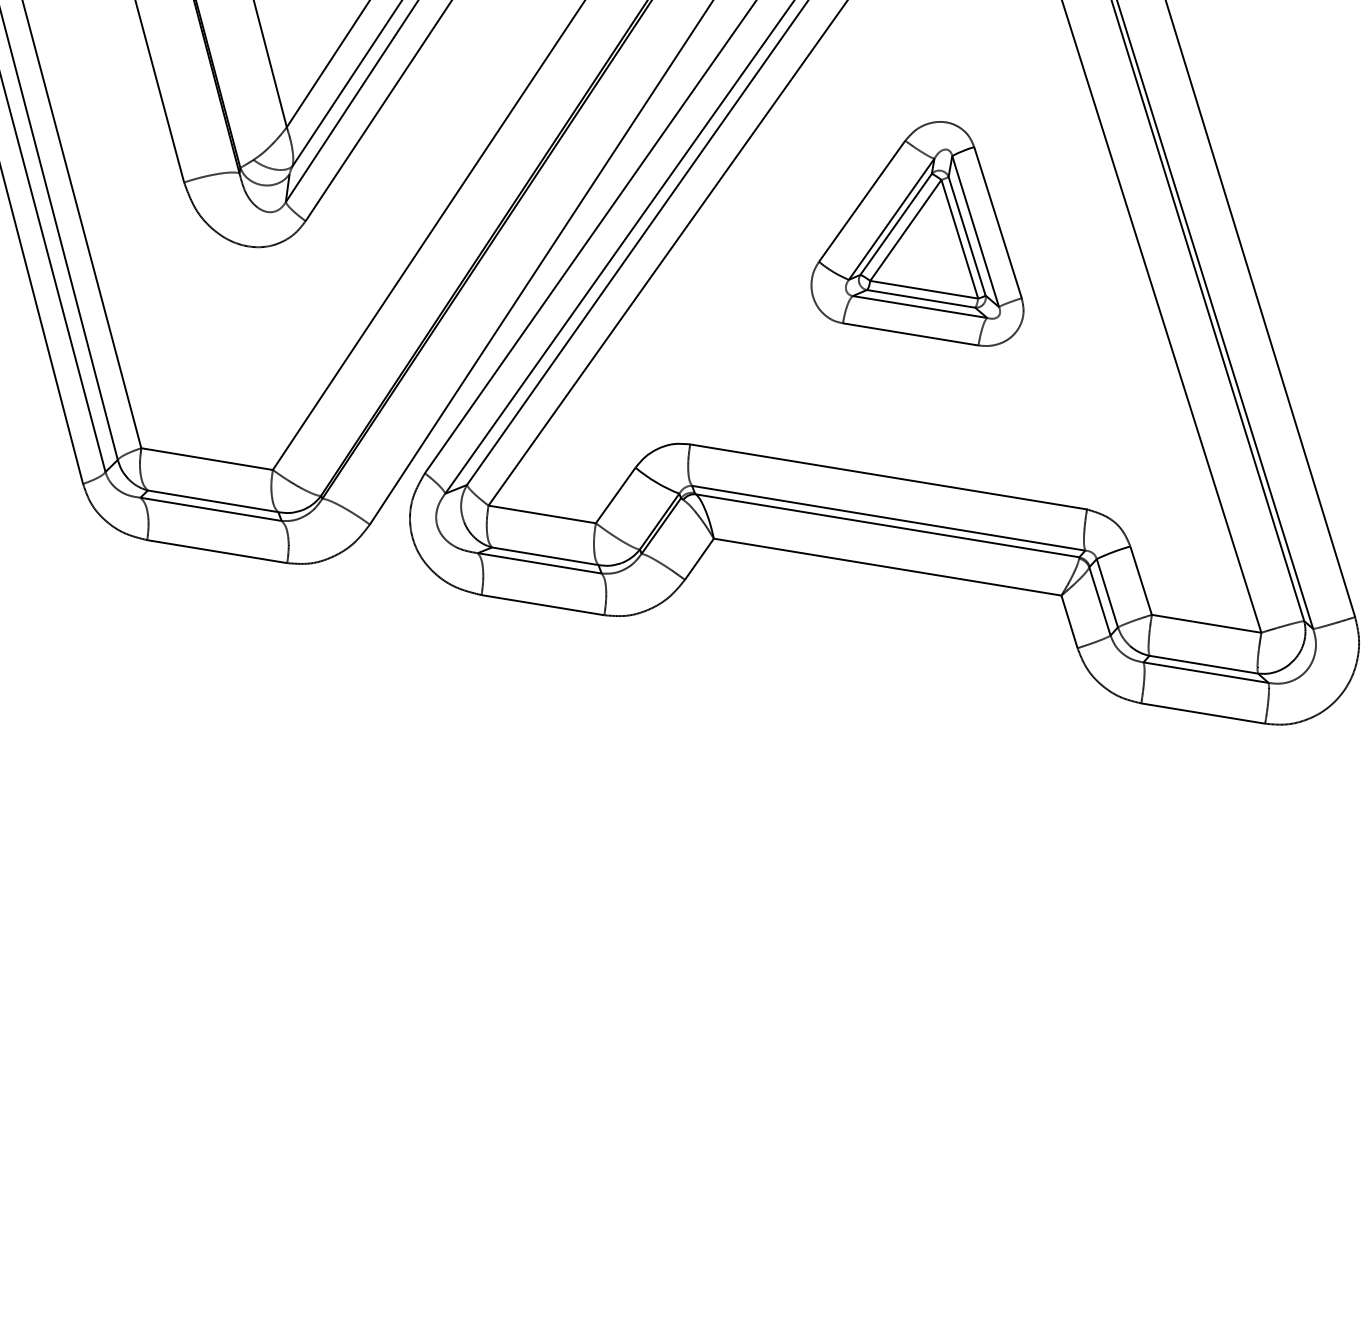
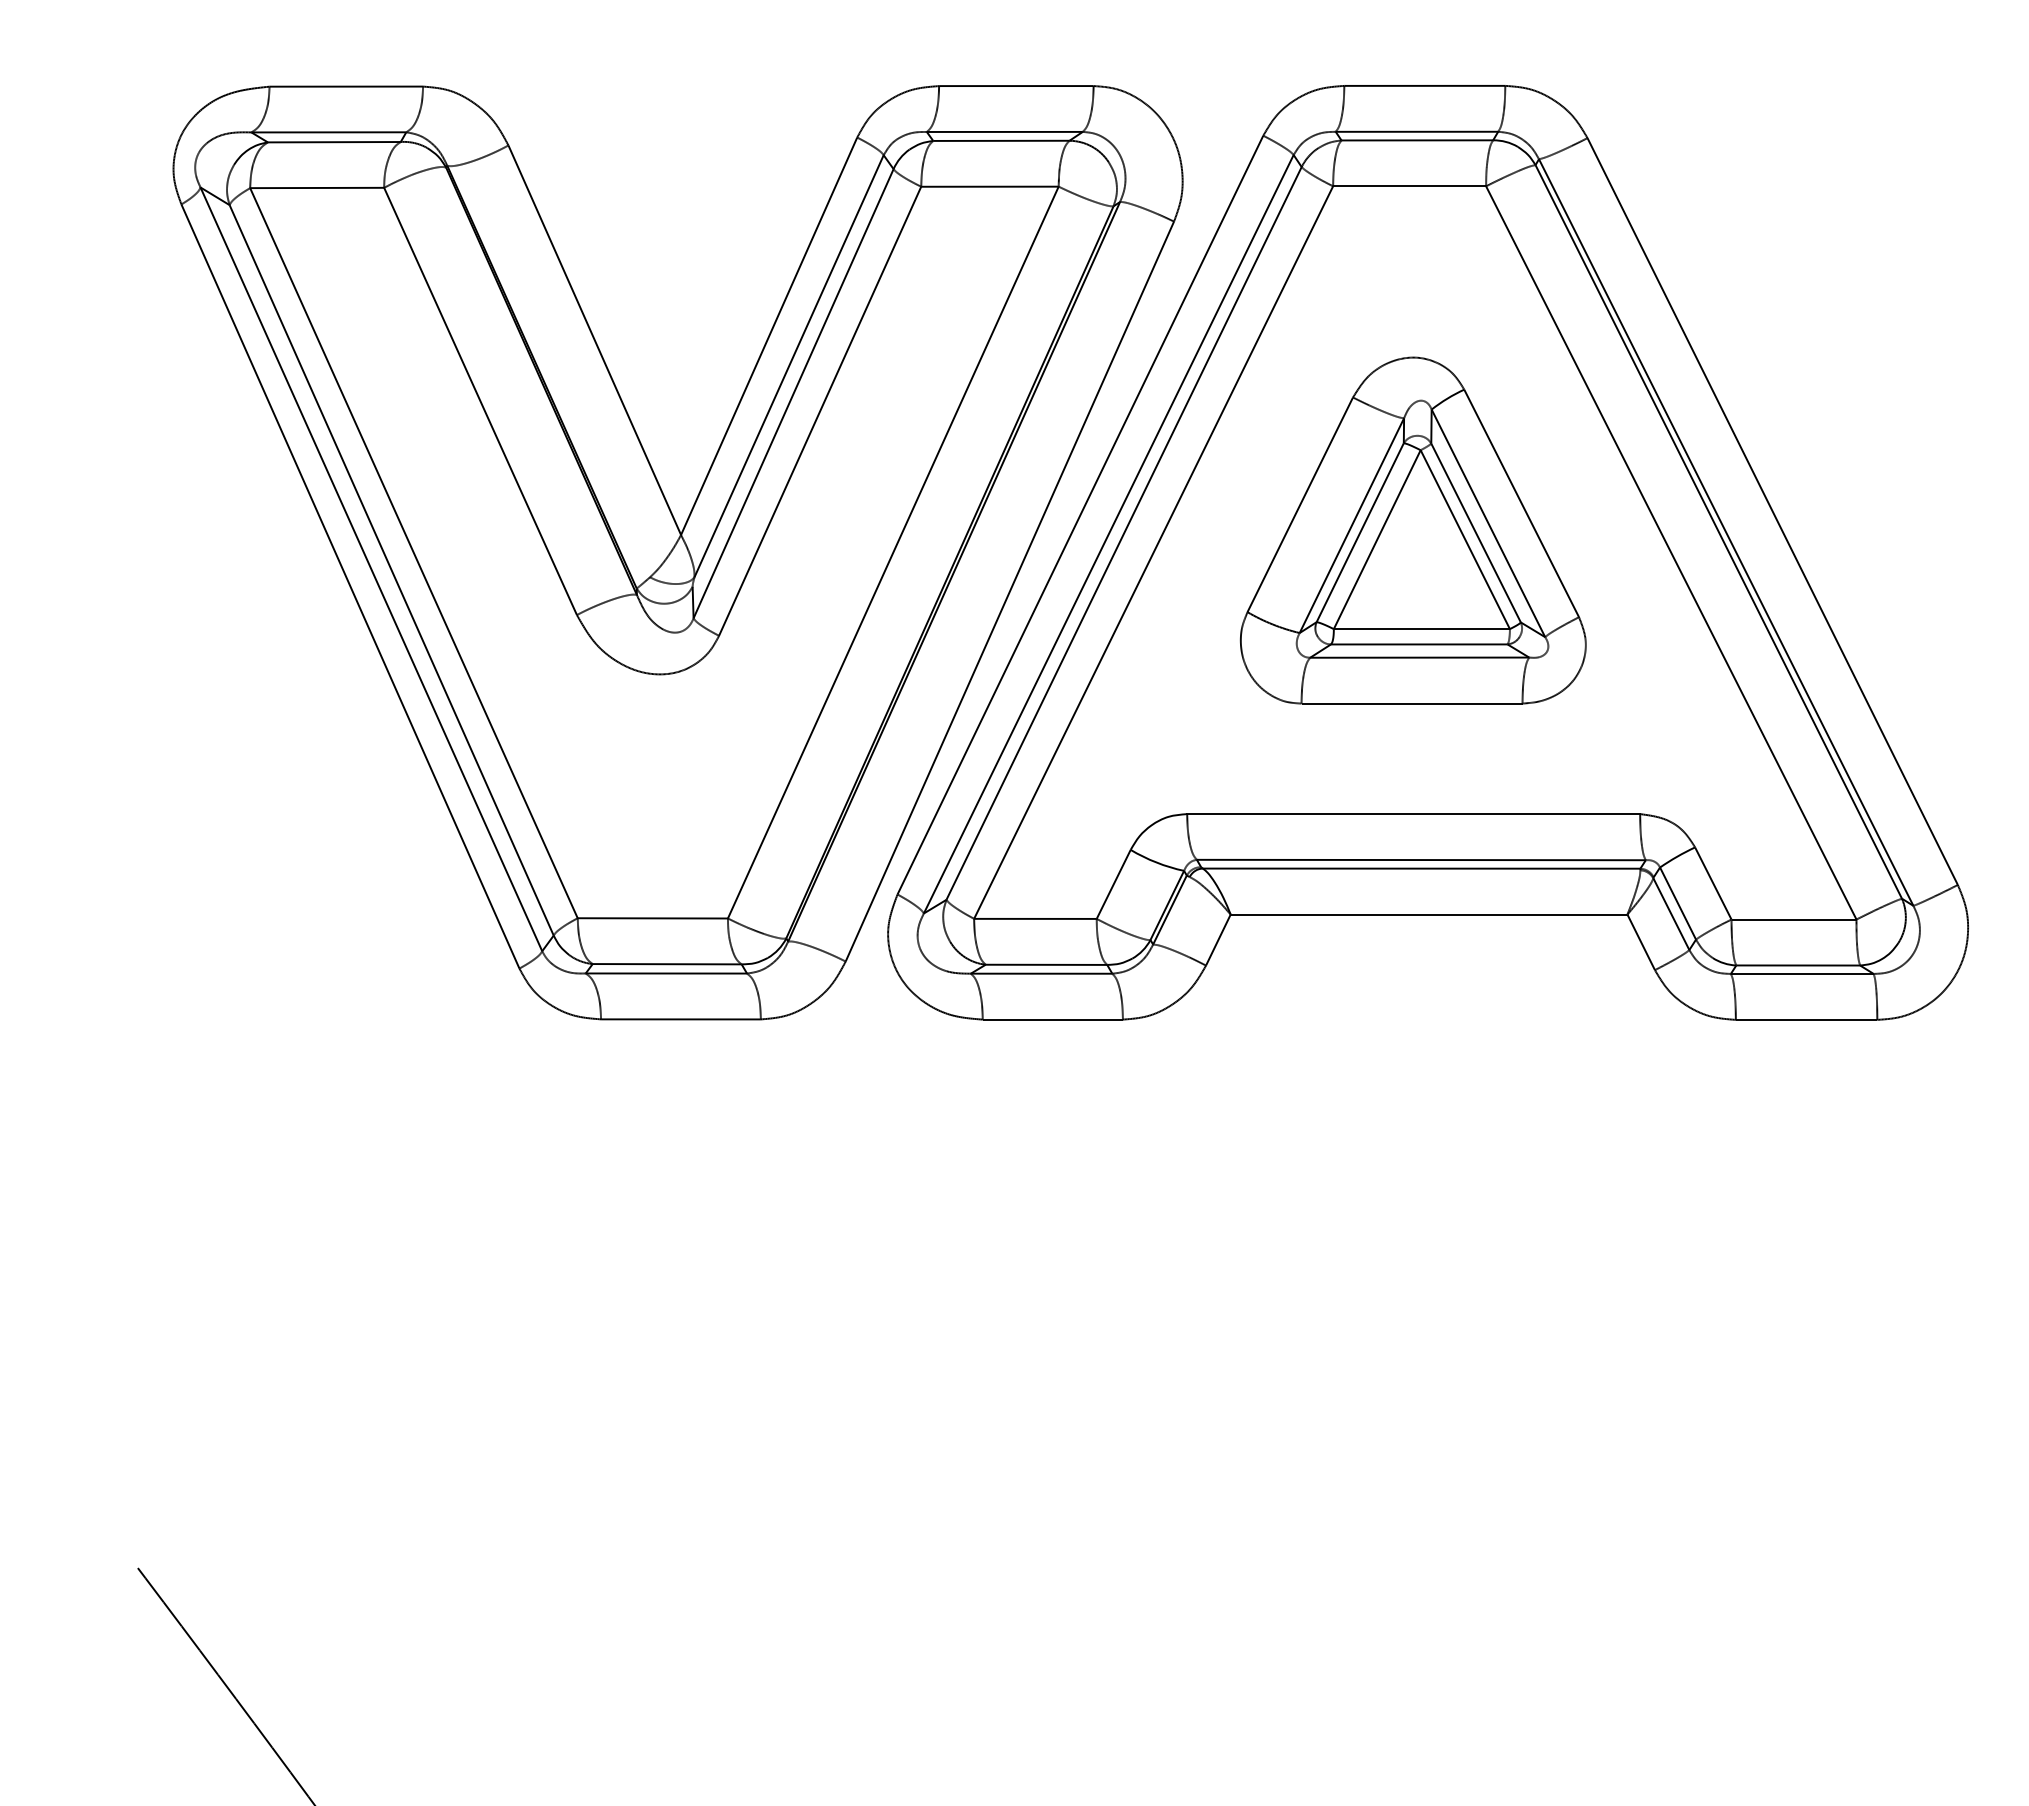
part: (928, 228) -> (1412, 530), size x1.43

